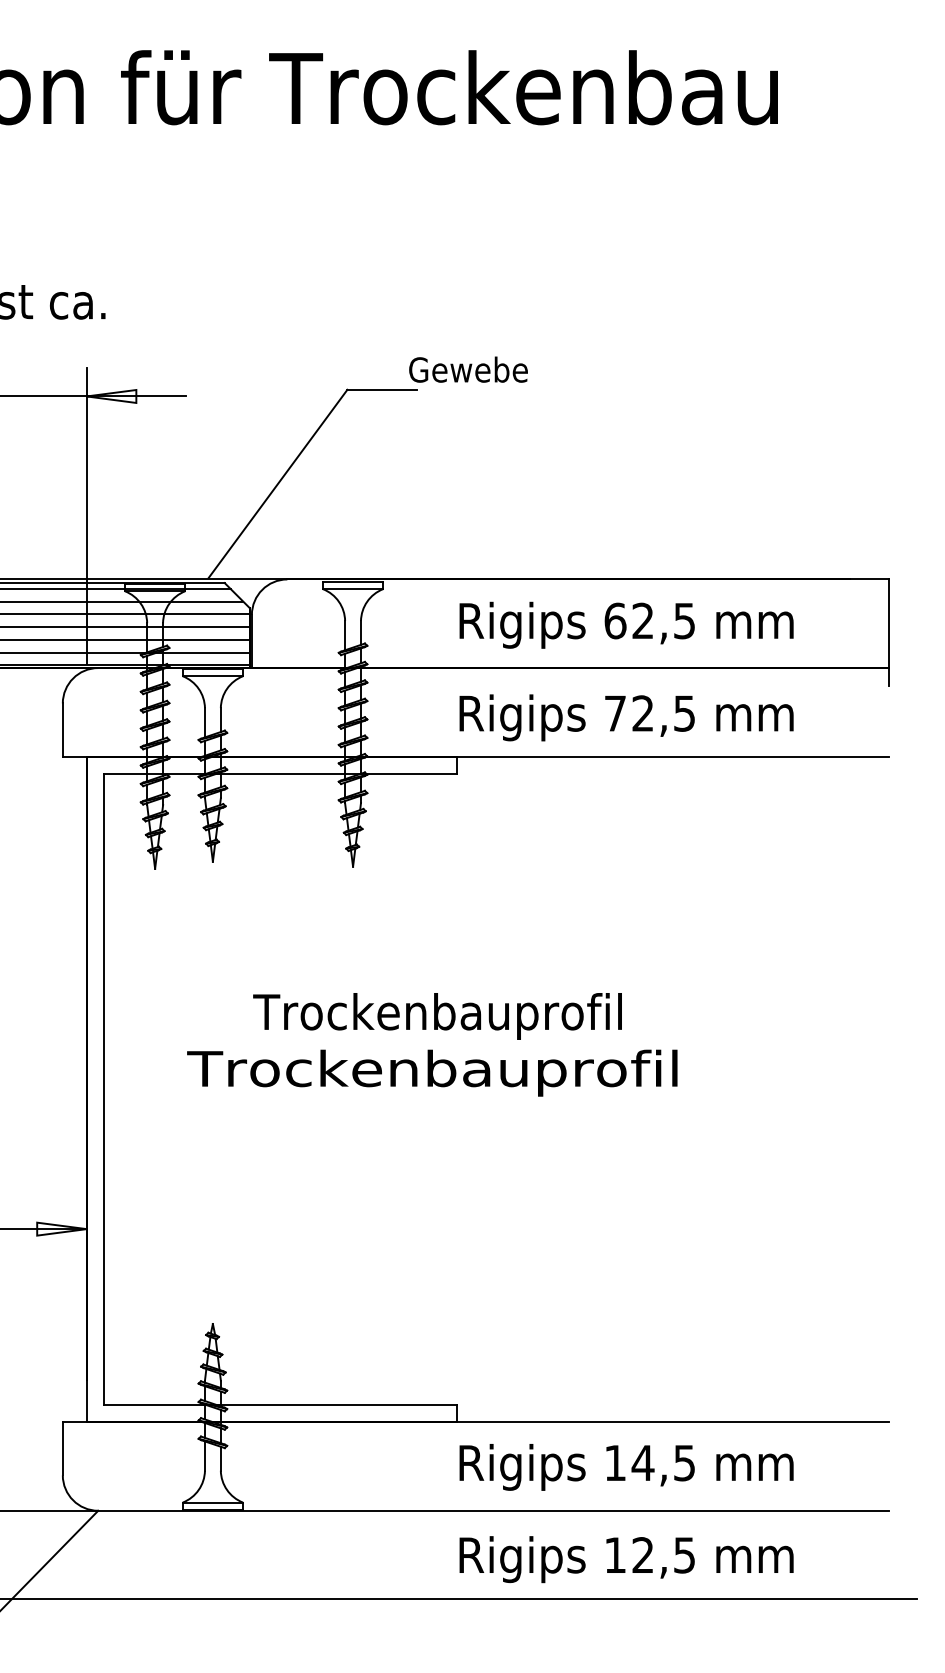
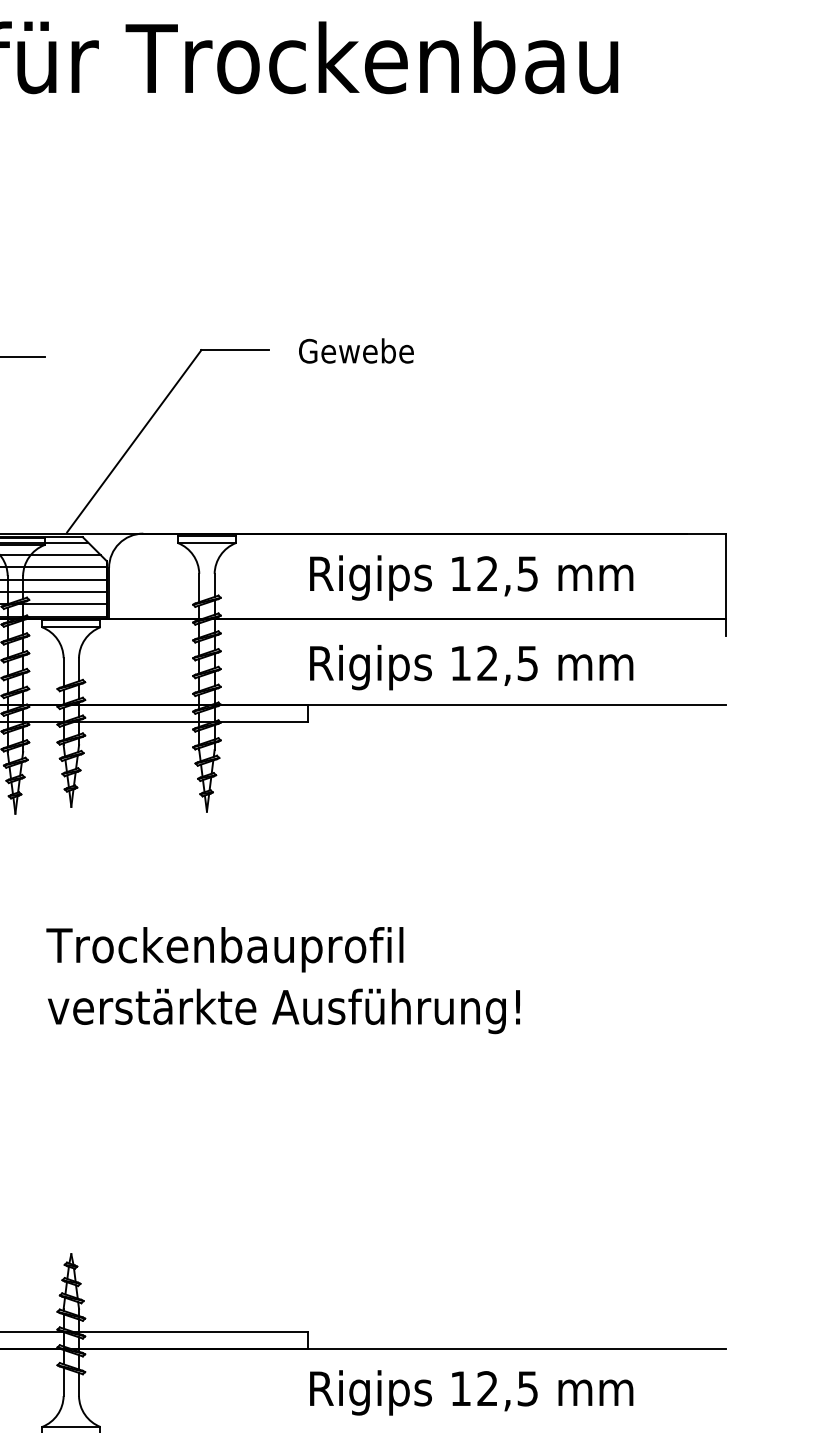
text: (468, 369) -> (356, 350), moved
text: (615, 620) -> (460, 573), 62,5 -> 12,5
text: (615, 713) -> (460, 663), 72,5 -> 12,5
text: (437, 1016) -> (224, 949), moved
text: (432, 1072) -> (283, 1010), Trockenbauprofil -> verstärkte Ausführung!
text: (642, 1462) -> (487, 1388), 14,5 -> 12,5

